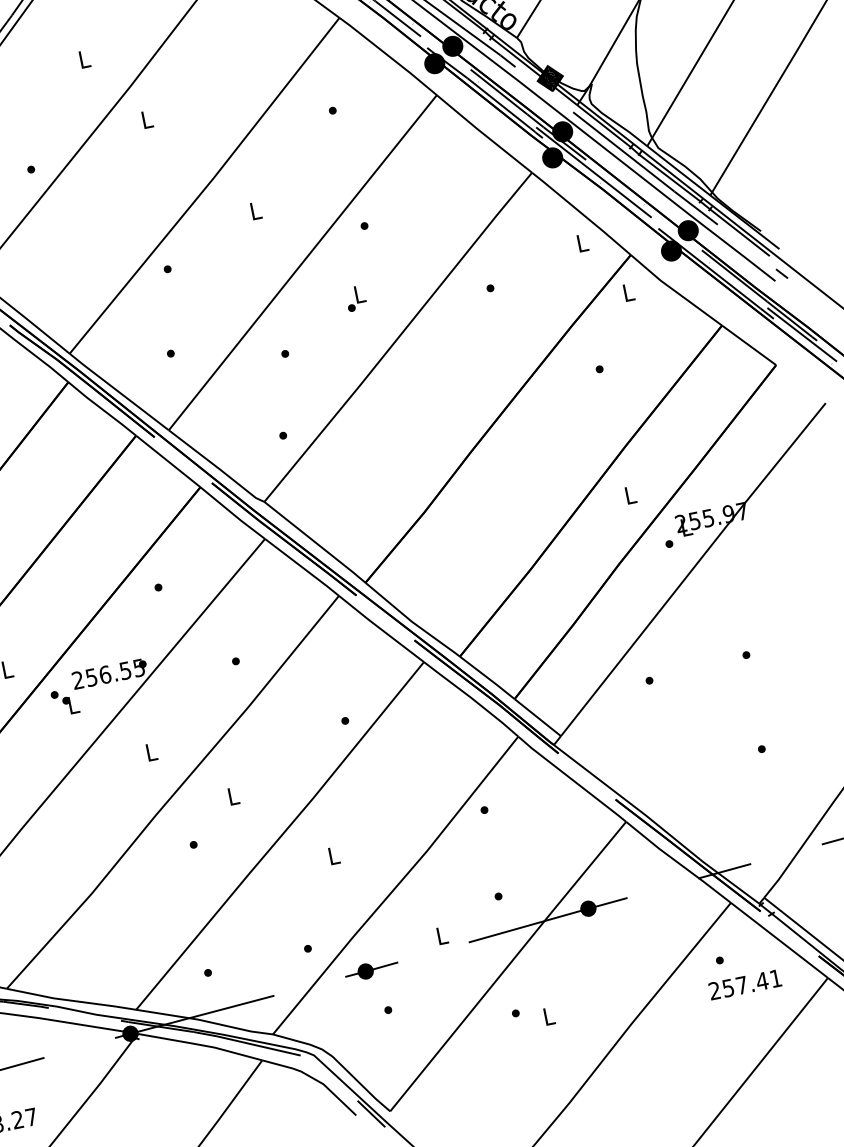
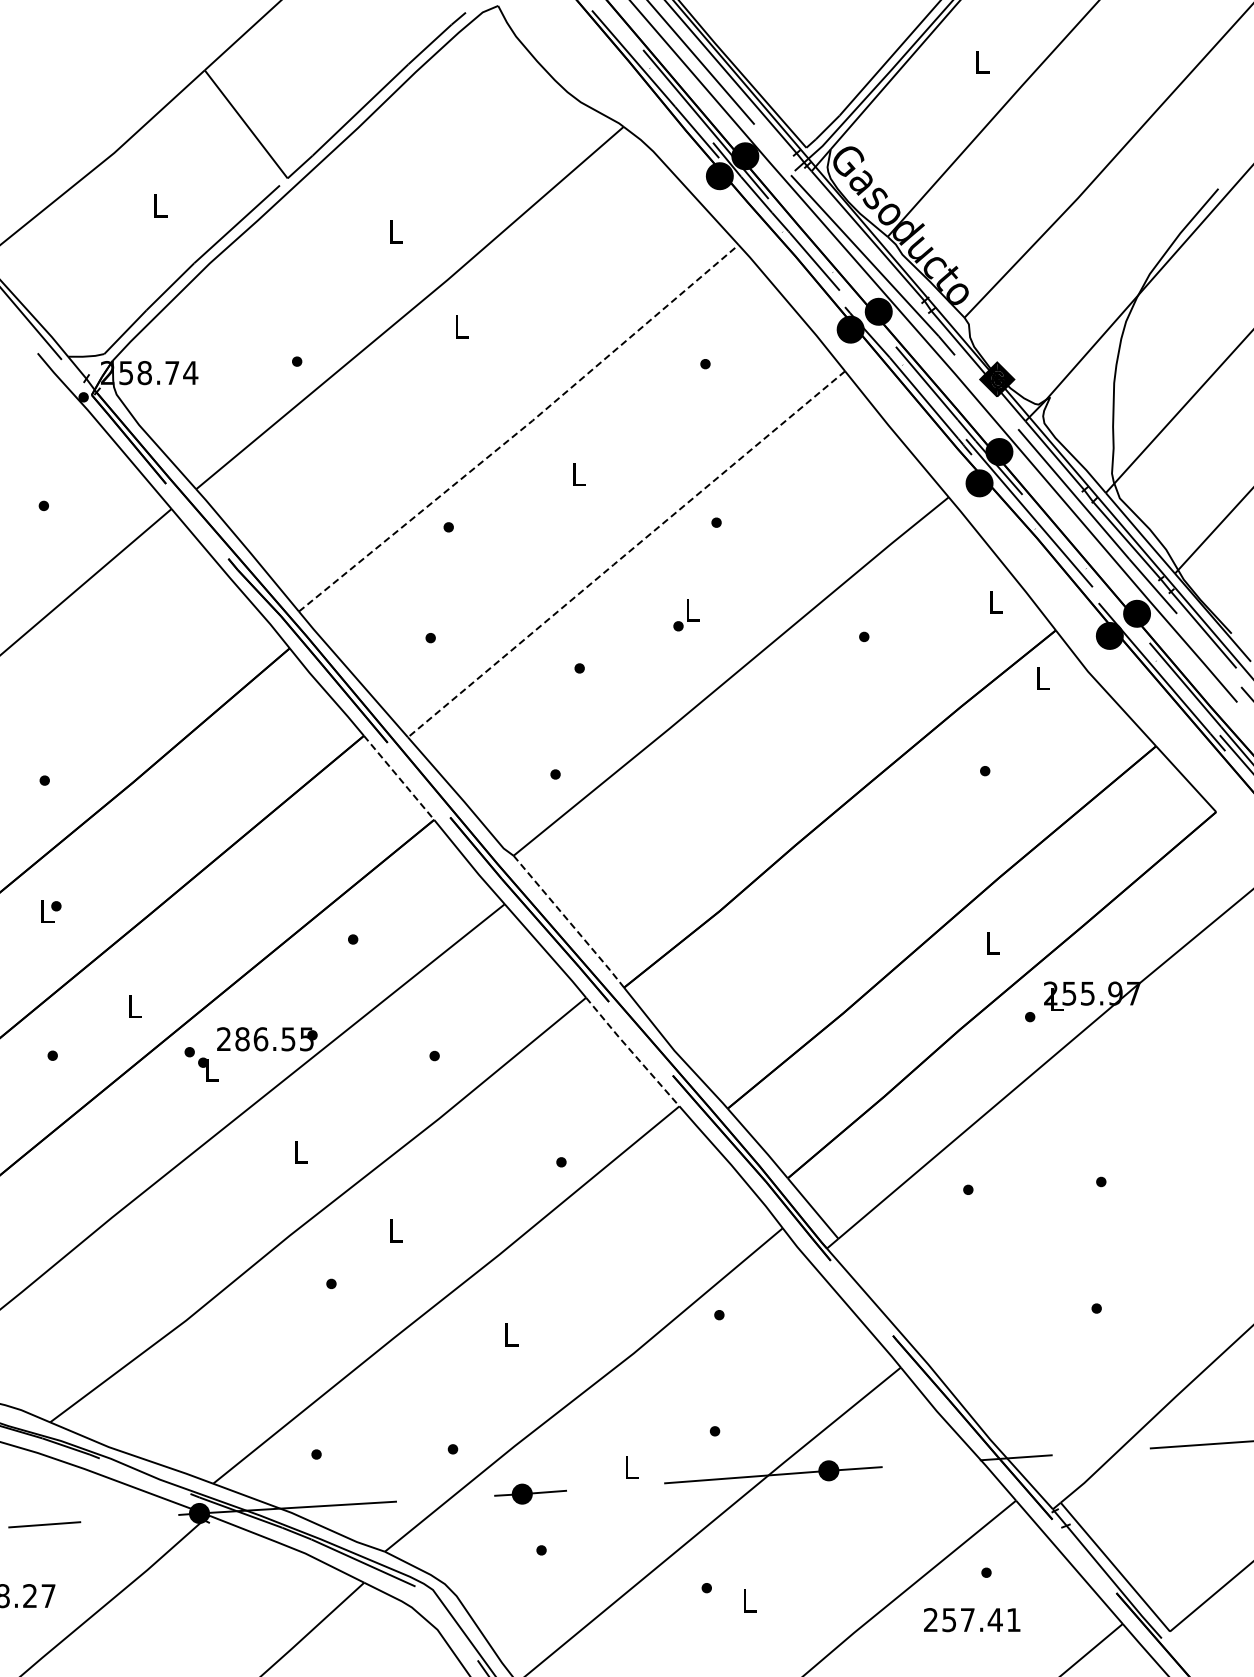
line: (206, 187) -> (520, 430), solid -> dashed
line: (302, 263) -> (625, 555), solid -> dashed
line: (168, 461) -> (399, 778), solid -> dashed
line: (315, 542) -> (569, 922), solid -> dashed
line: (381, 629) -> (632, 1052), solid -> dashed
text: (91, 677) -> (242, 1039), 256.55 -> 286.55
text: (745, 985) -> (972, 1620), moved

